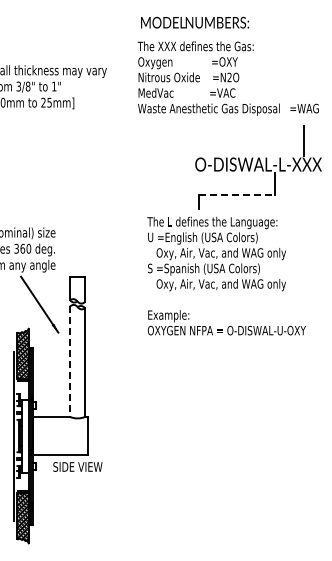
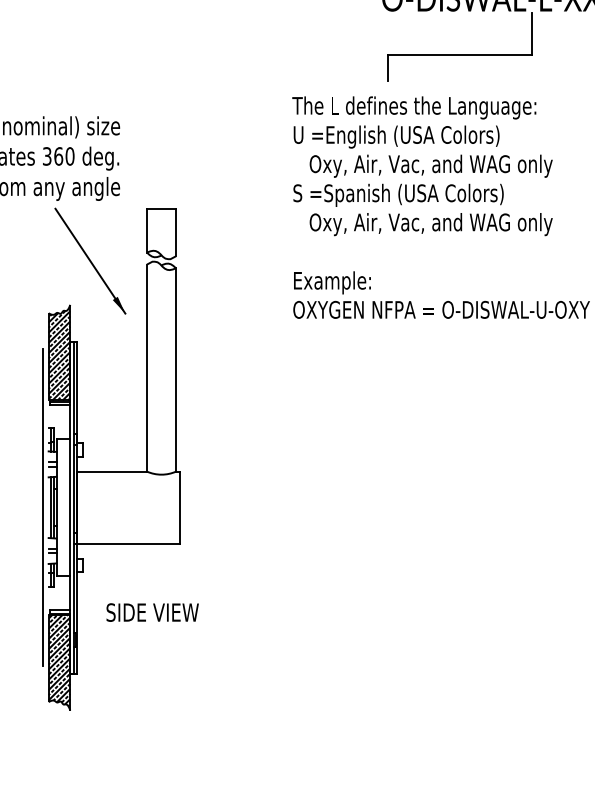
line: (237, 194) -> (461, 54), dashed -> solid
line: (69, 362) -> (146, 369), dashed -> solid
text: (77, 466) -> (151, 611), moved

